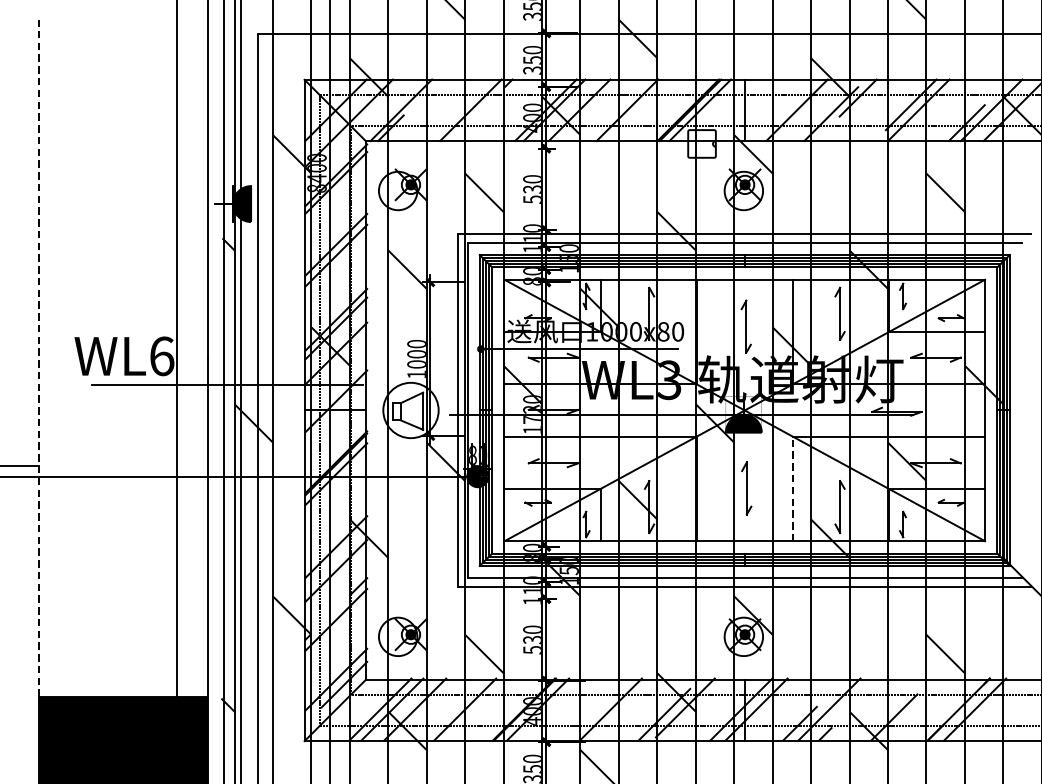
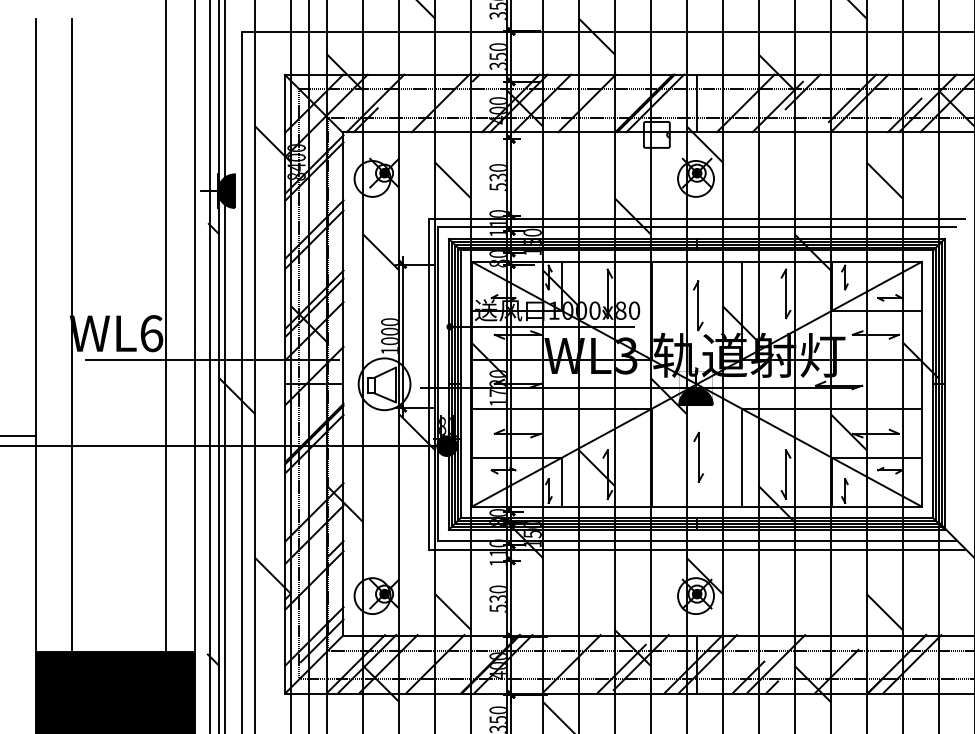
line: (38, 358) -> (36, 335), dashed -> solid
line: (77, 358) -> (72, 335), added
line: (792, 488) -> (741, 457), dashed -> solid

